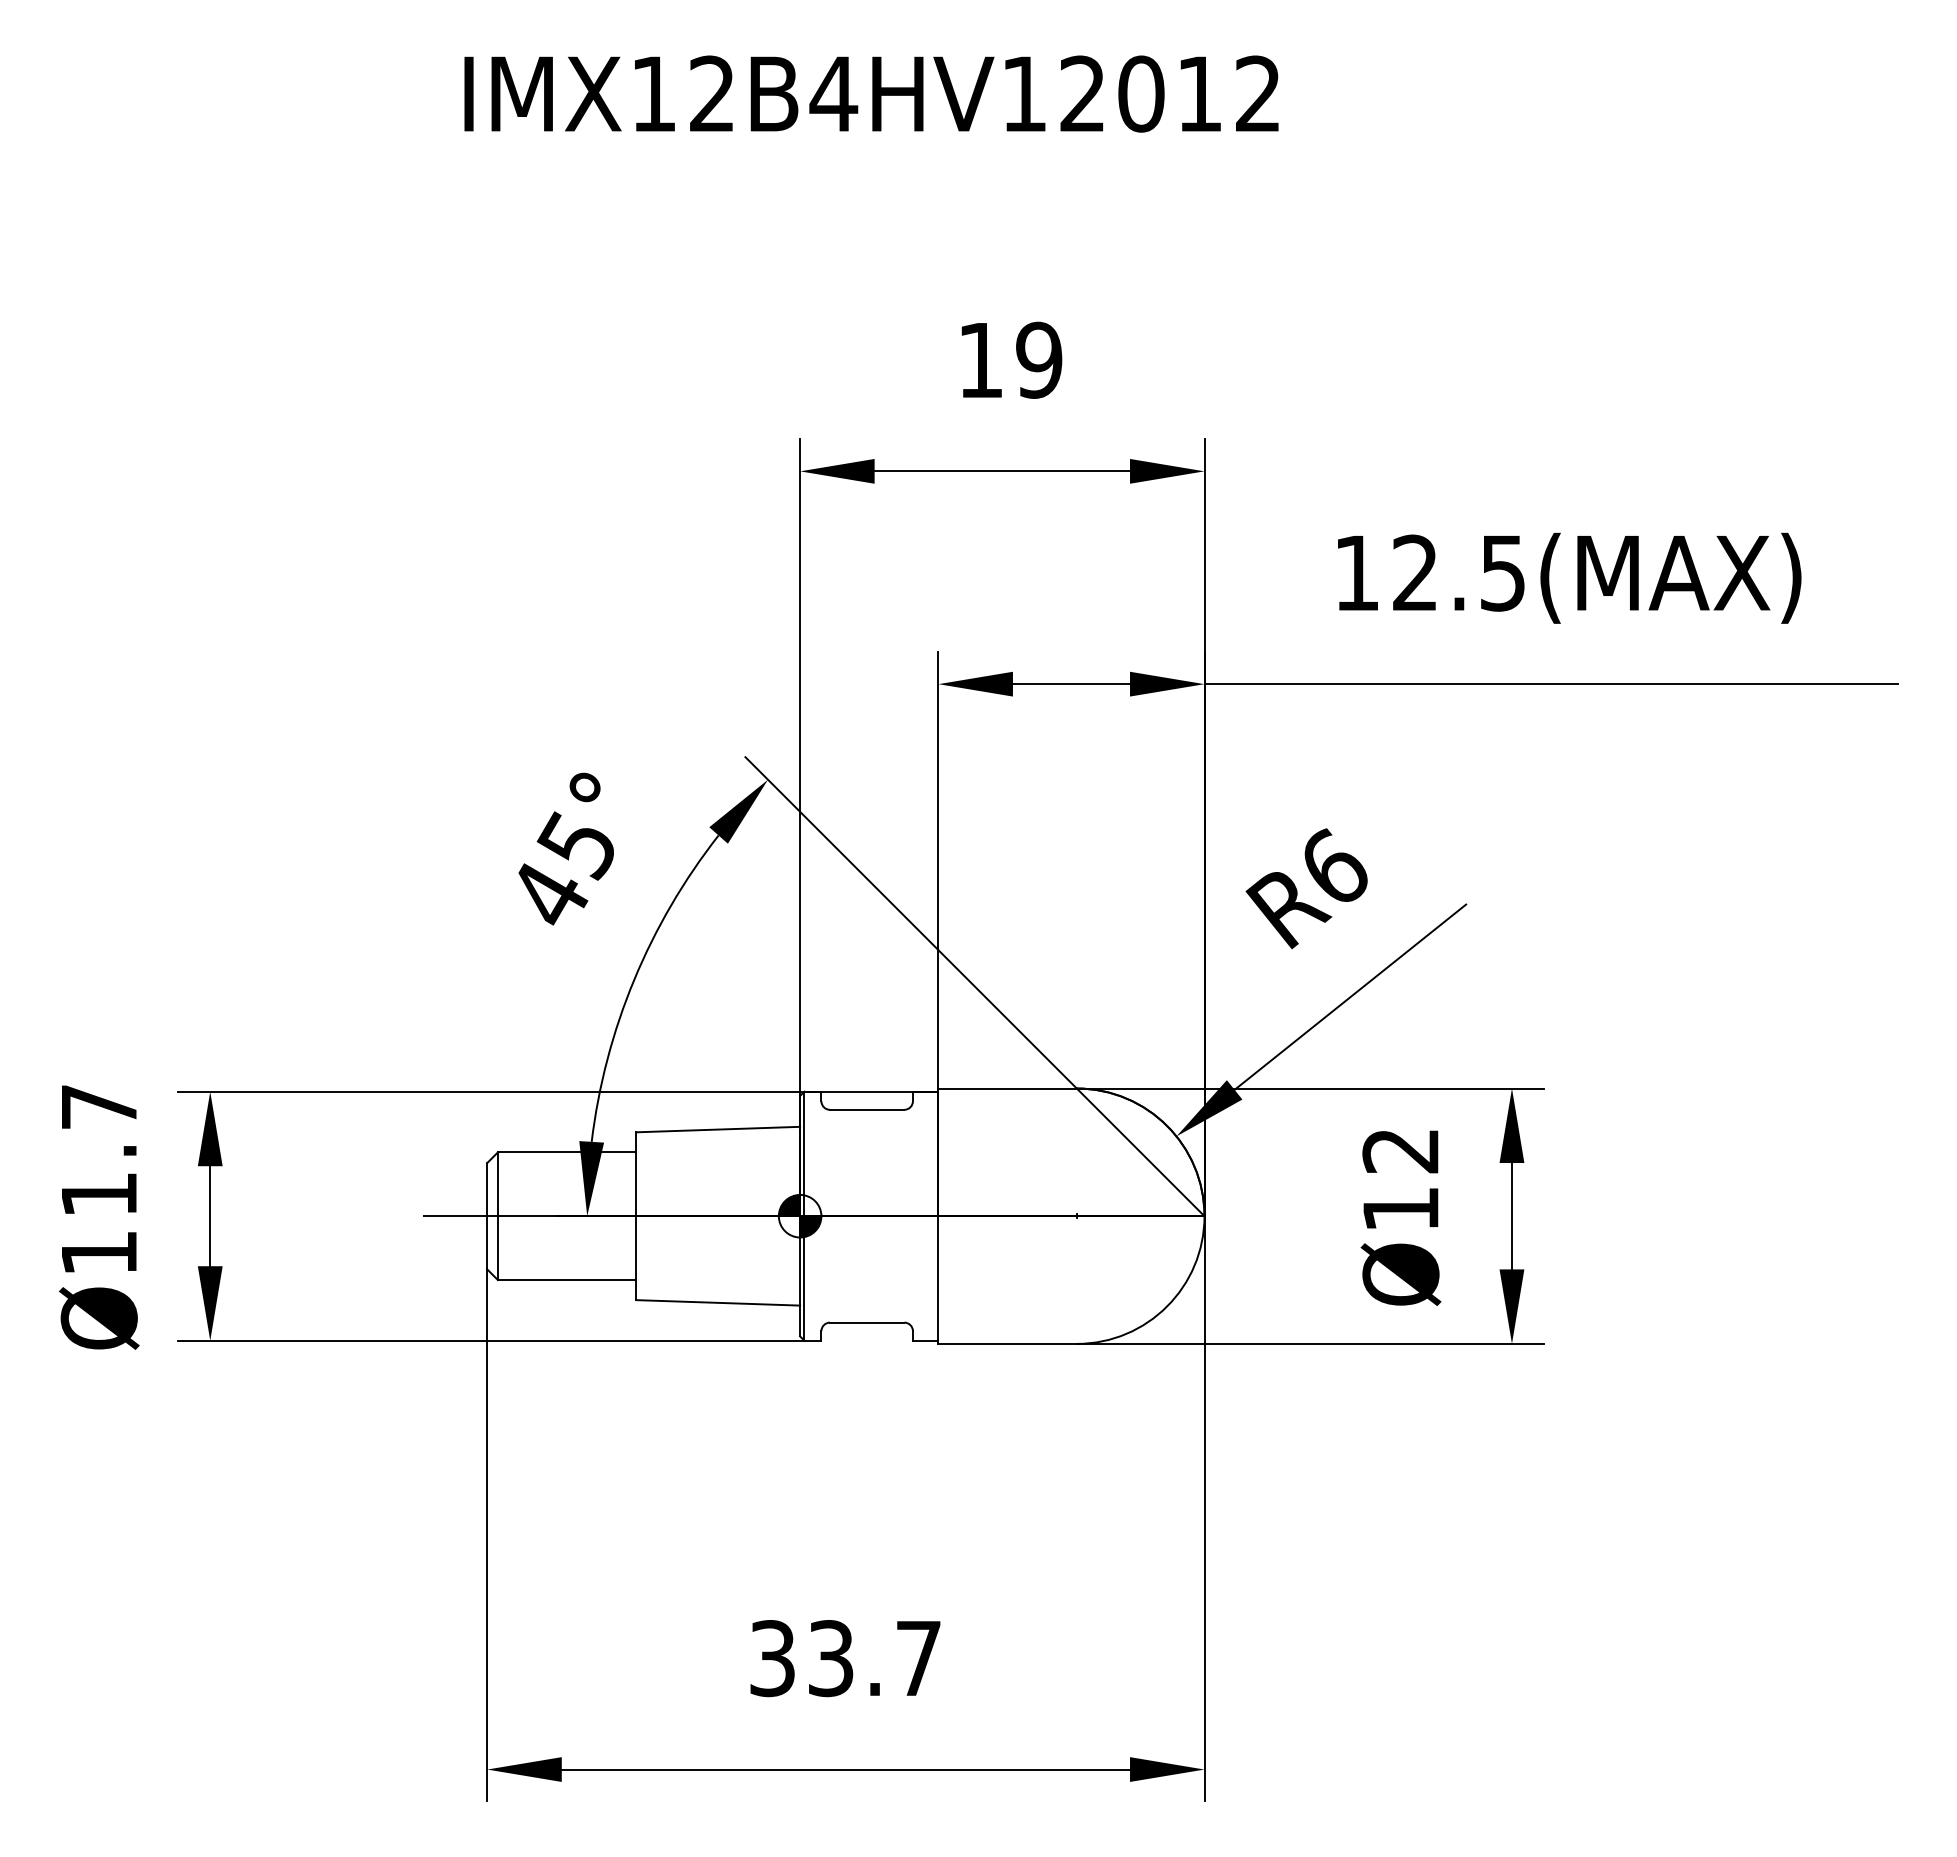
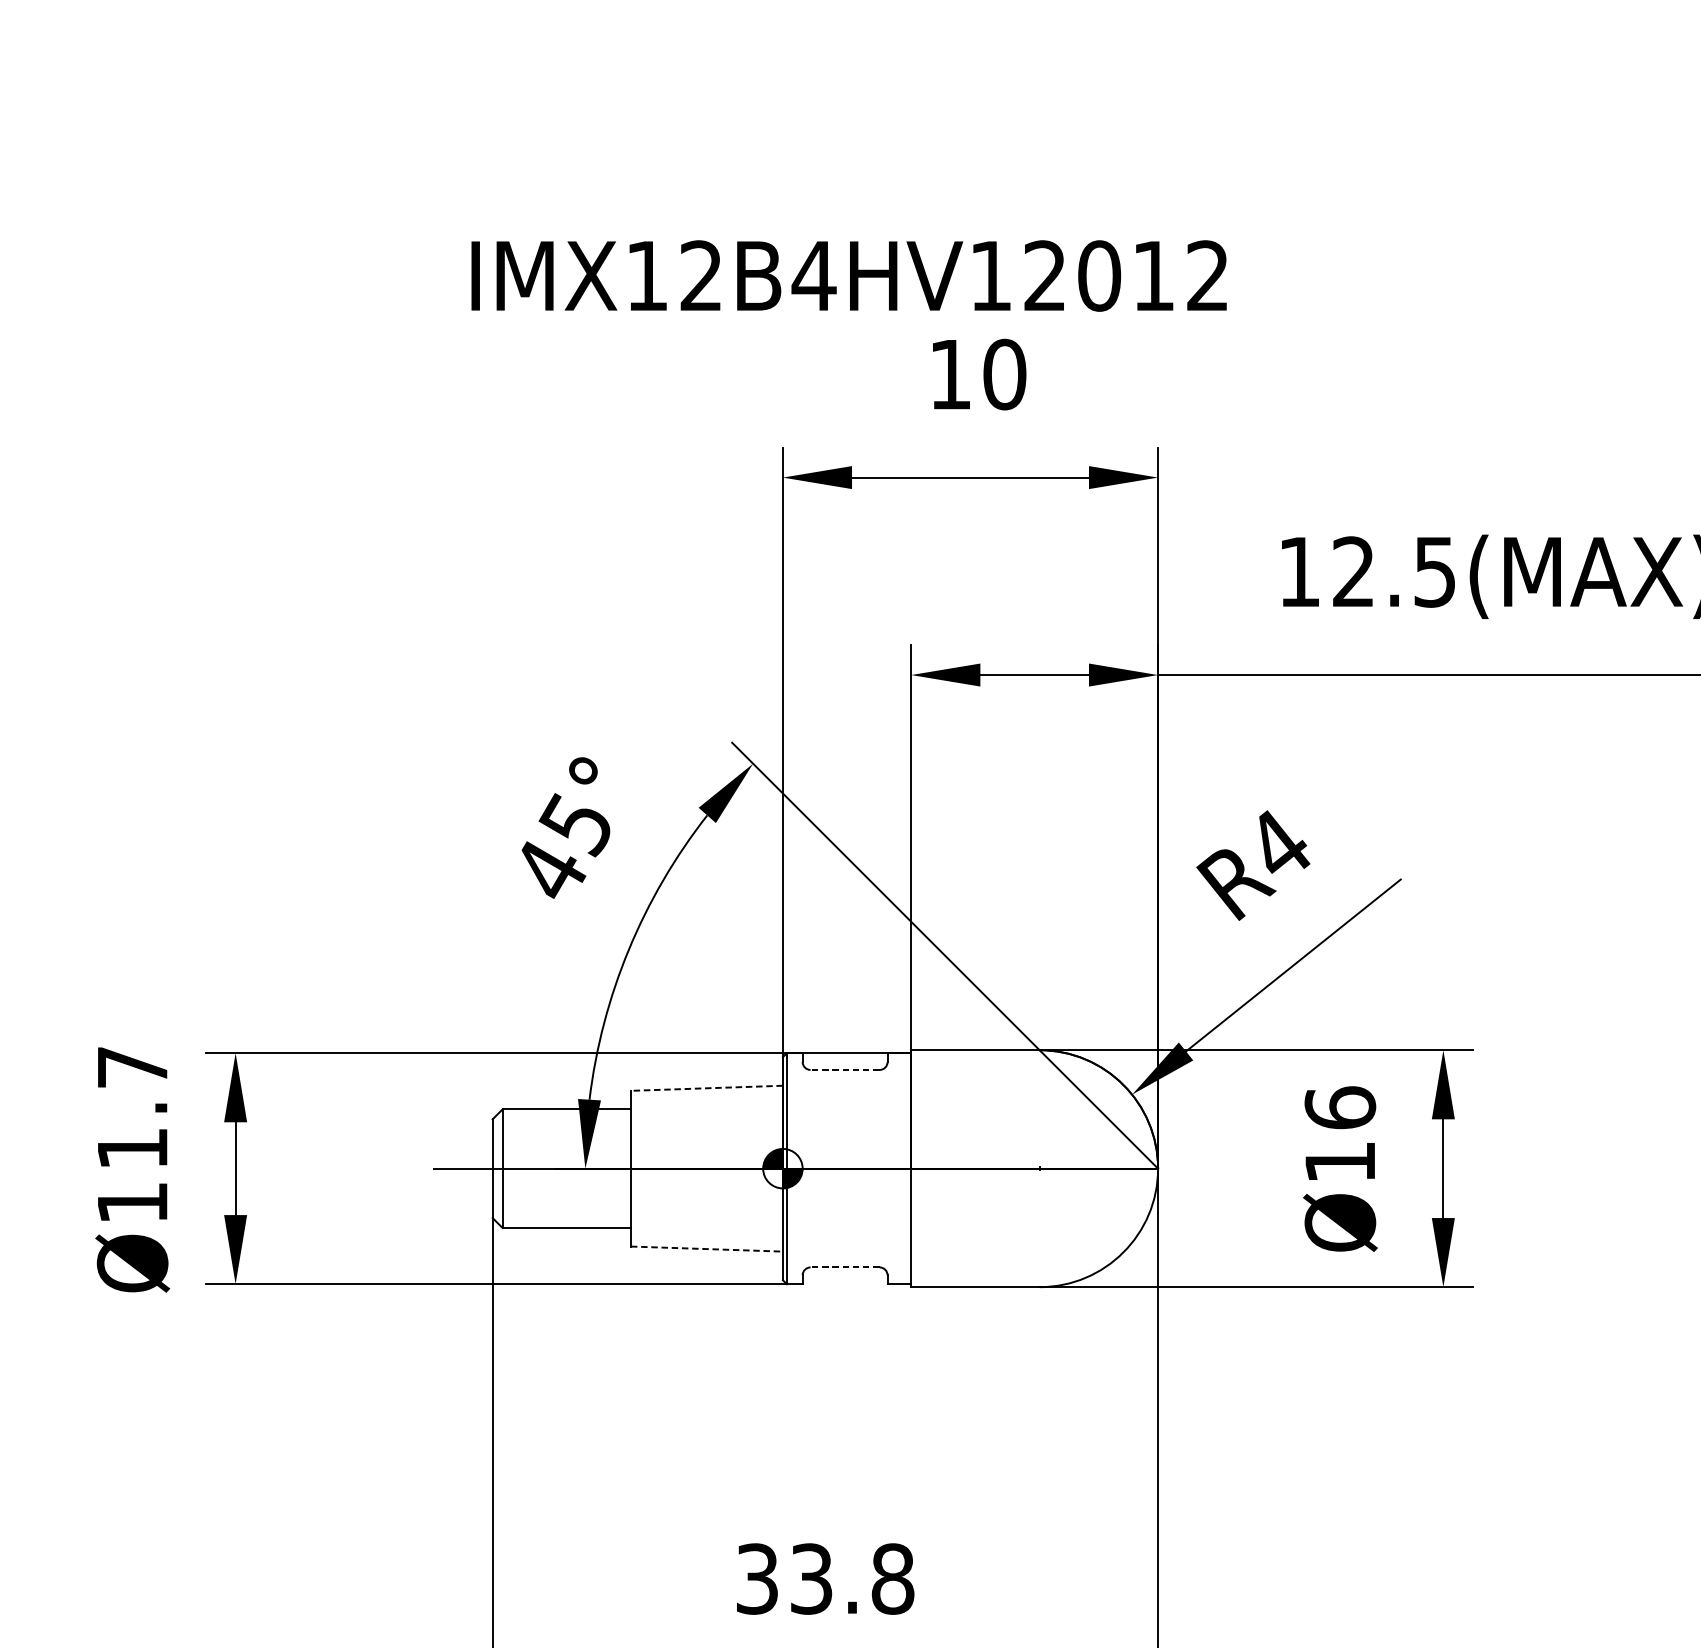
text: (871, 93) -> (849, 275), moved
text: (1039, 359) -> (1005, 373), 19 -> 10
text: (1336, 864) -> (1280, 842), R6 -> R4
line: (866, 1109) -> (844, 1069), solid -> dashed
line: (718, 1129) -> (707, 1088), solid -> dashed
text: (1400, 1150) -> (1339, 1107), Ø12 -> Ø16
line: (718, 1302) -> (707, 1248), solid -> dashed
line: (866, 1322) -> (844, 1267), solid -> dashed
text: (918, 1658) -> (892, 1579), 33.7 -> 33.8

